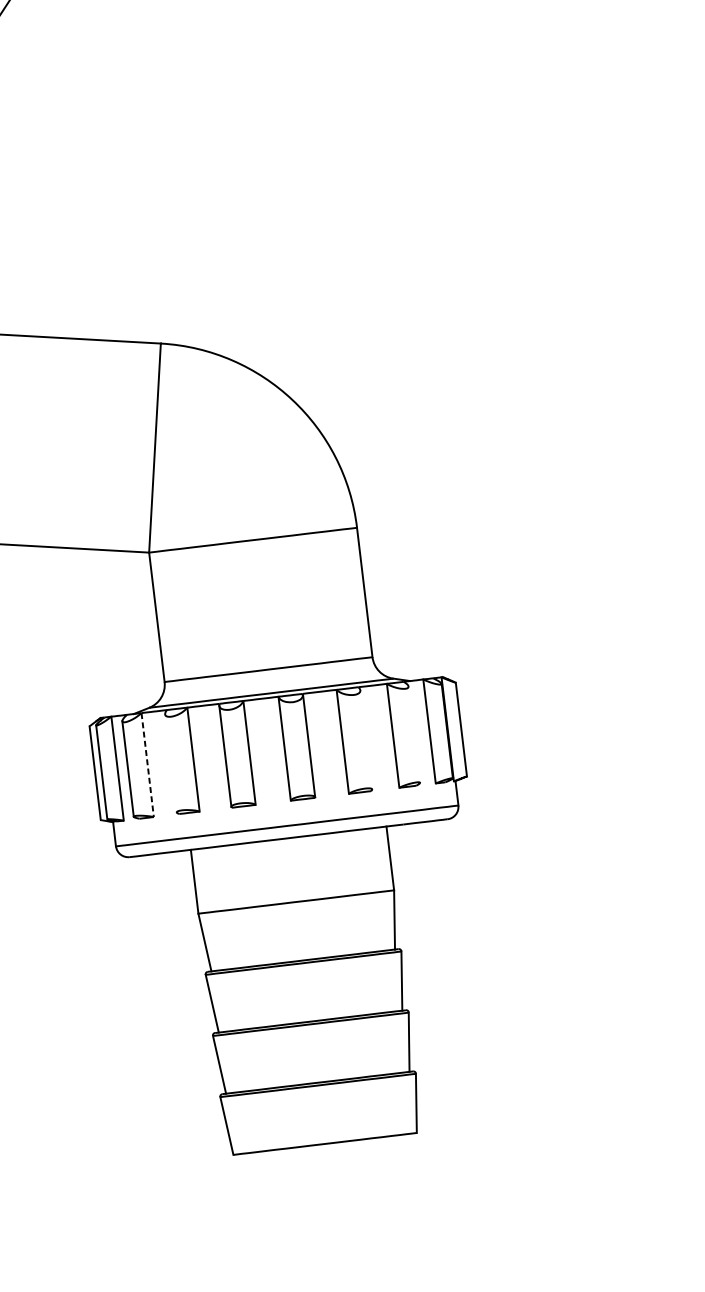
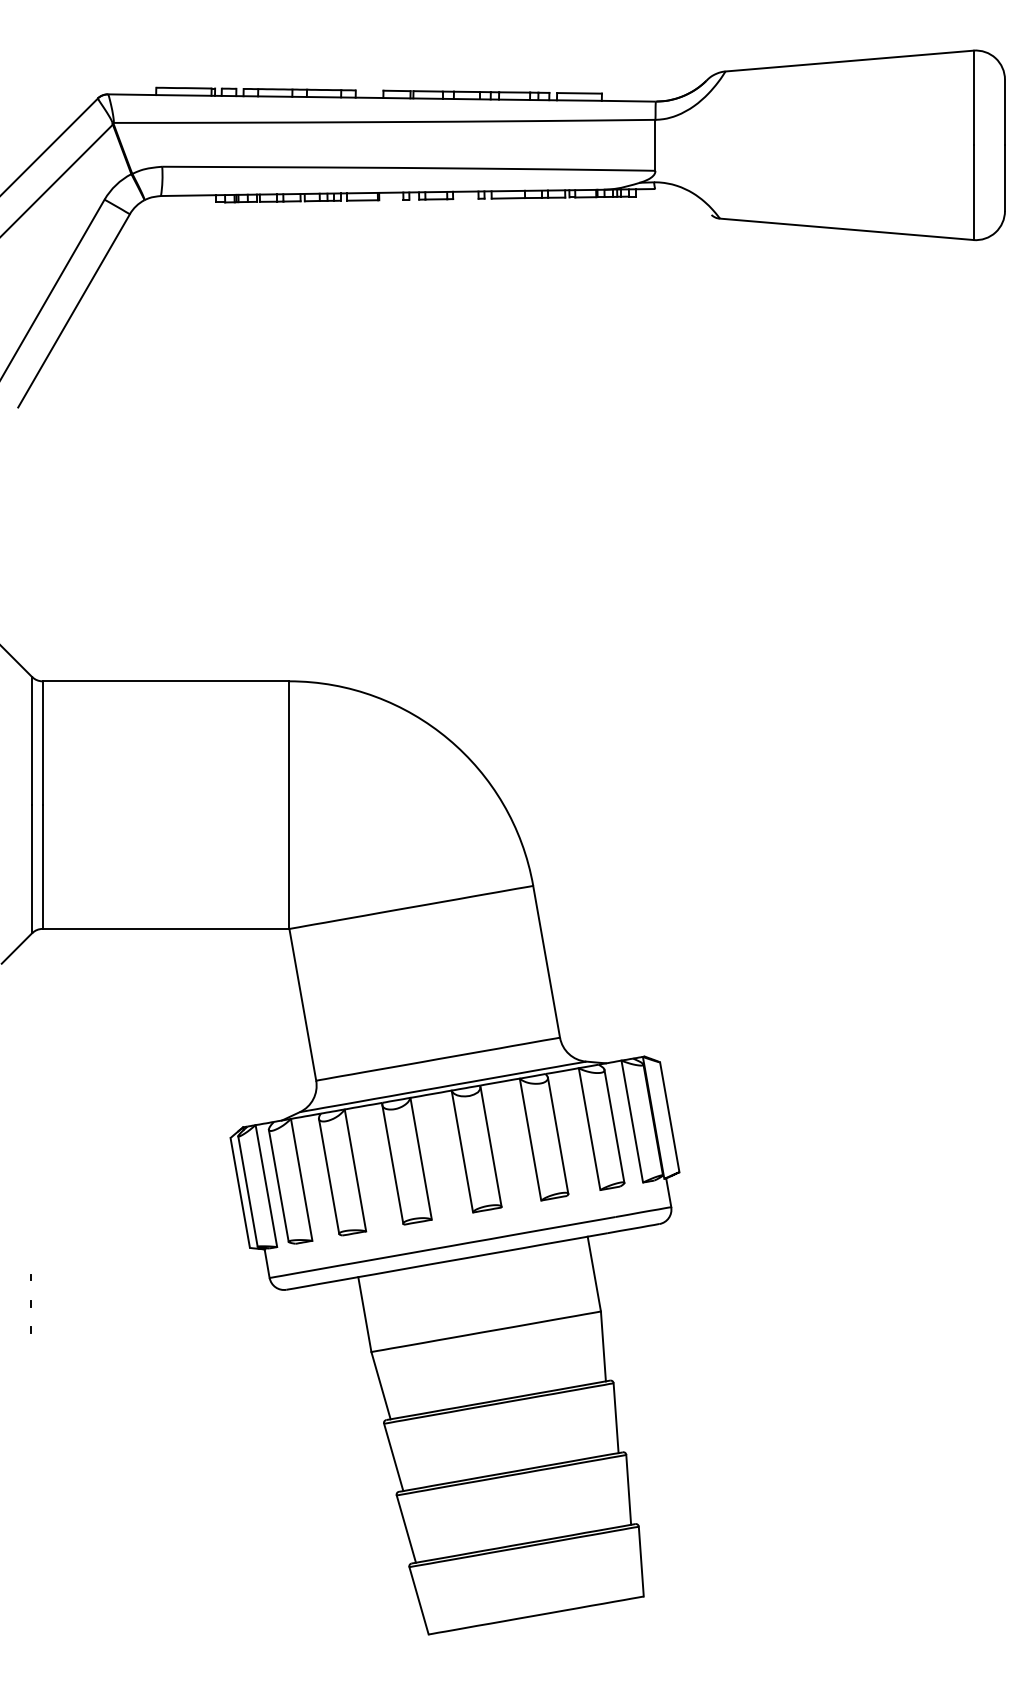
line: (414, 733) -> (614, 1125), added
line: (365, 739) -> (557, 1135), added
line: (170, 762) -> (328, 1175), added
line: (147, 764) -> (301, 1179), dashed -> solid

